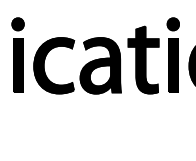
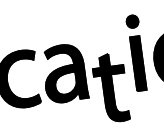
part: (143, 59) -> (110, 87), moved

